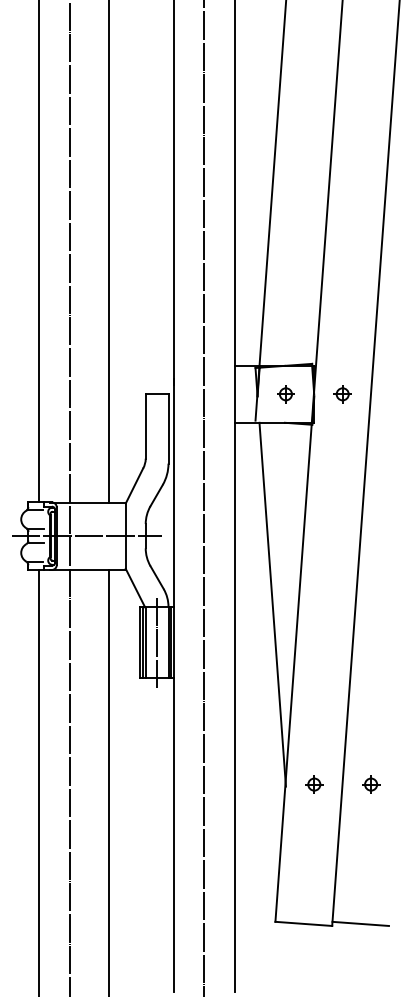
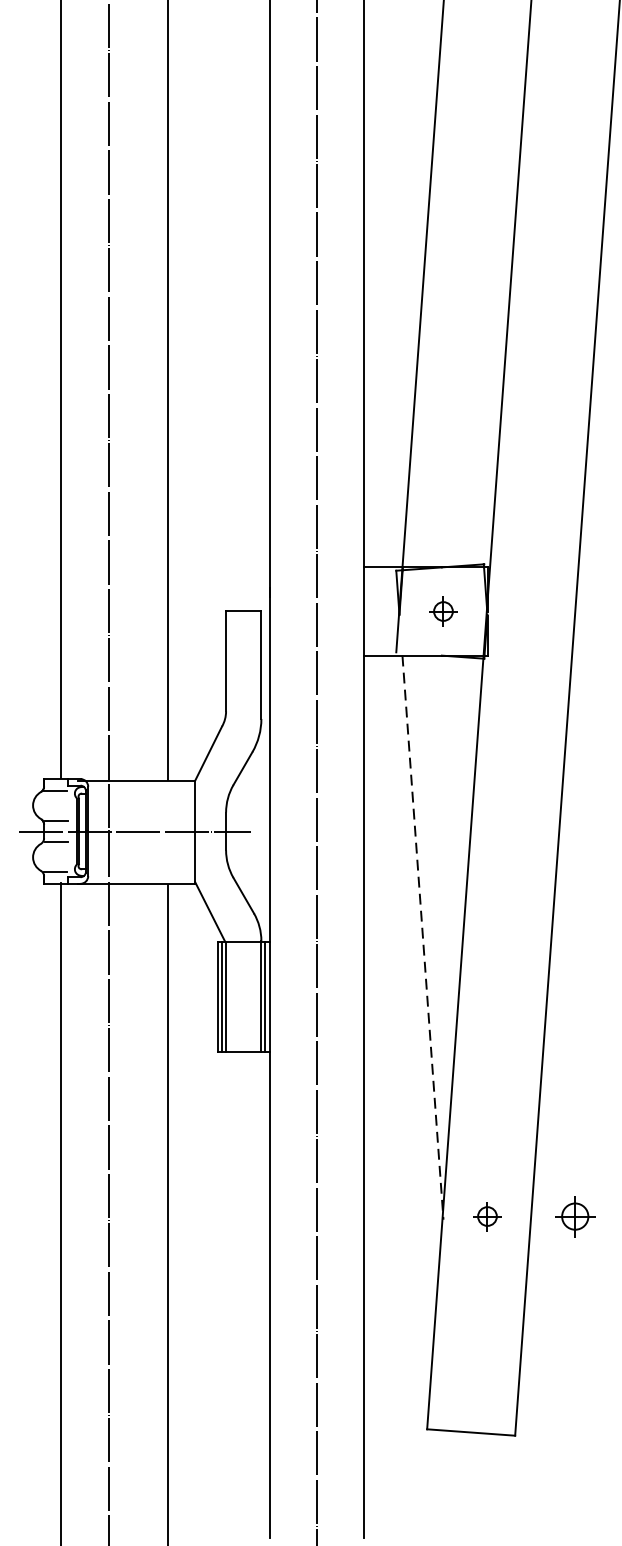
part: (342, 394) -> (531, 611), removed
line: (272, 605) -> (422, 938), solid -> dashed
line: (157, 642) -> (244, 996), removed
part: (371, 784) -> (576, 1216), size x1.4
line: (360, 923) -> (559, 1431), removed

